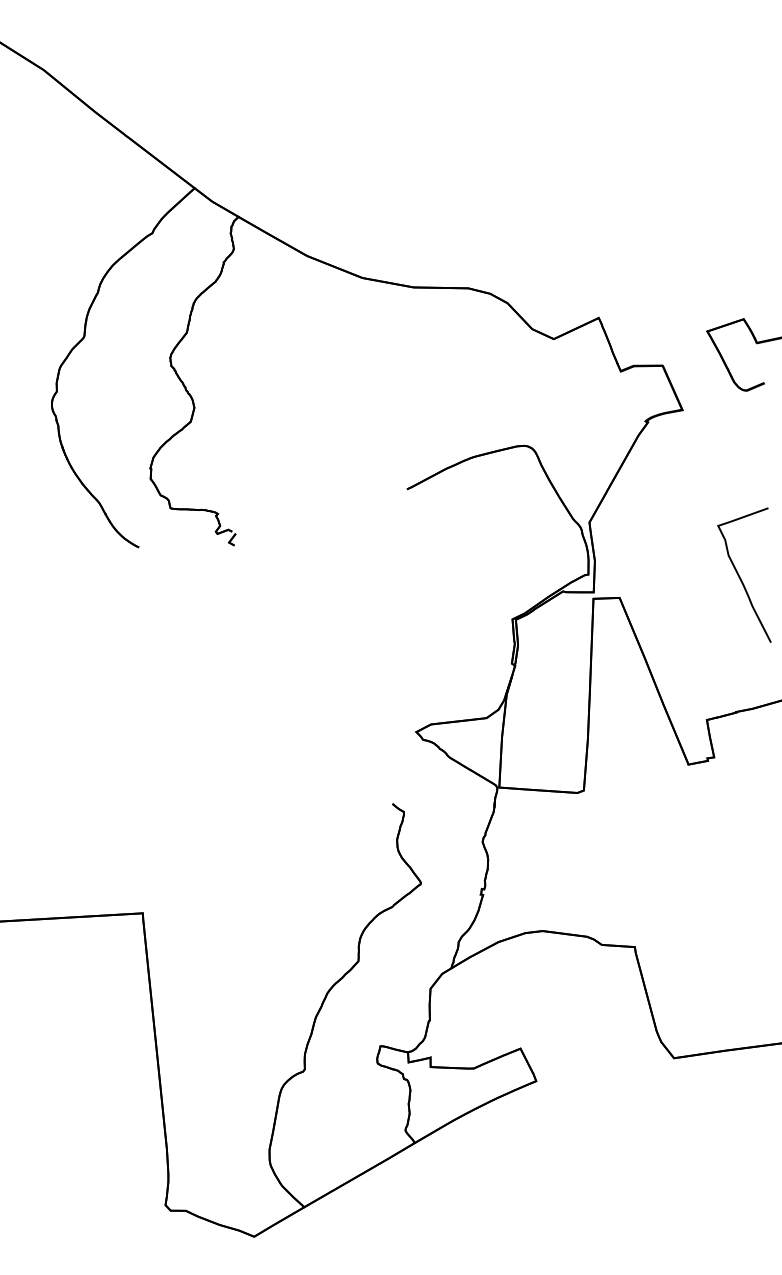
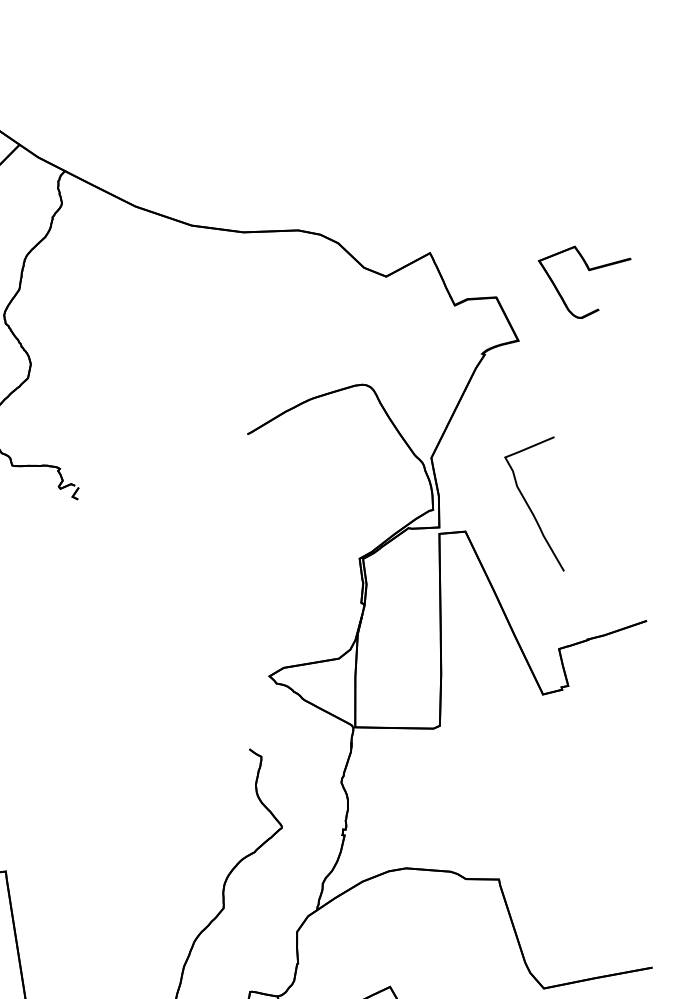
curve: (740, 576) -> (530, 506), moved

